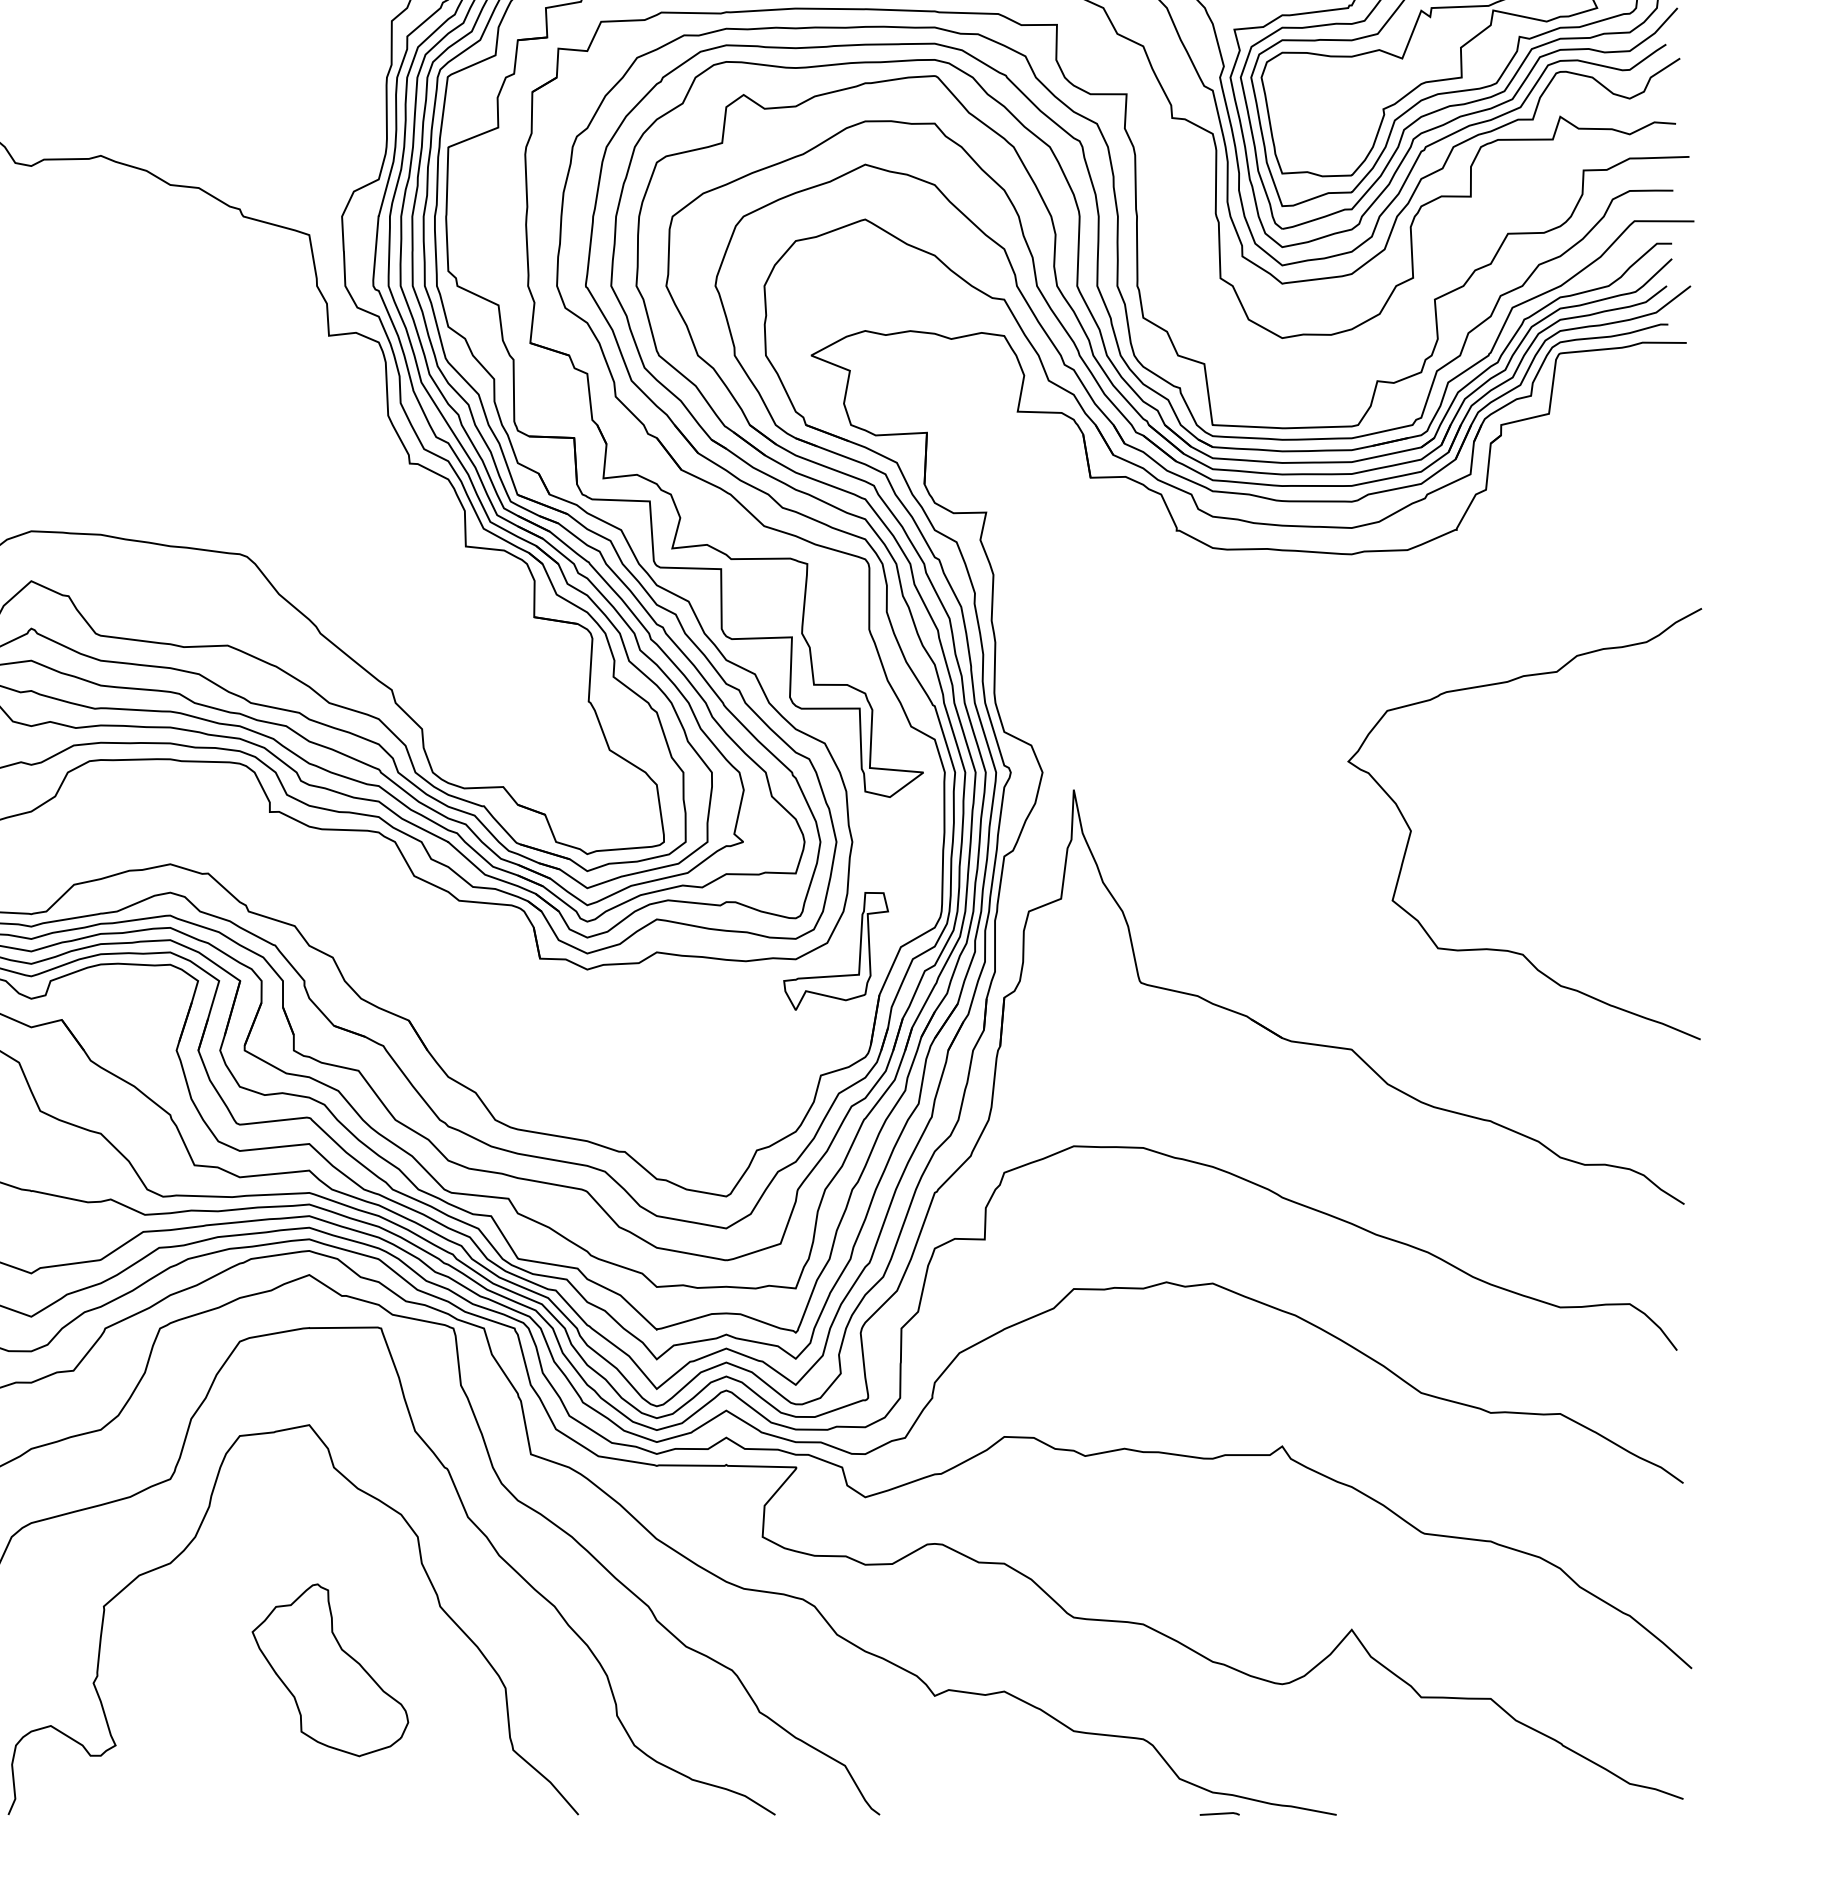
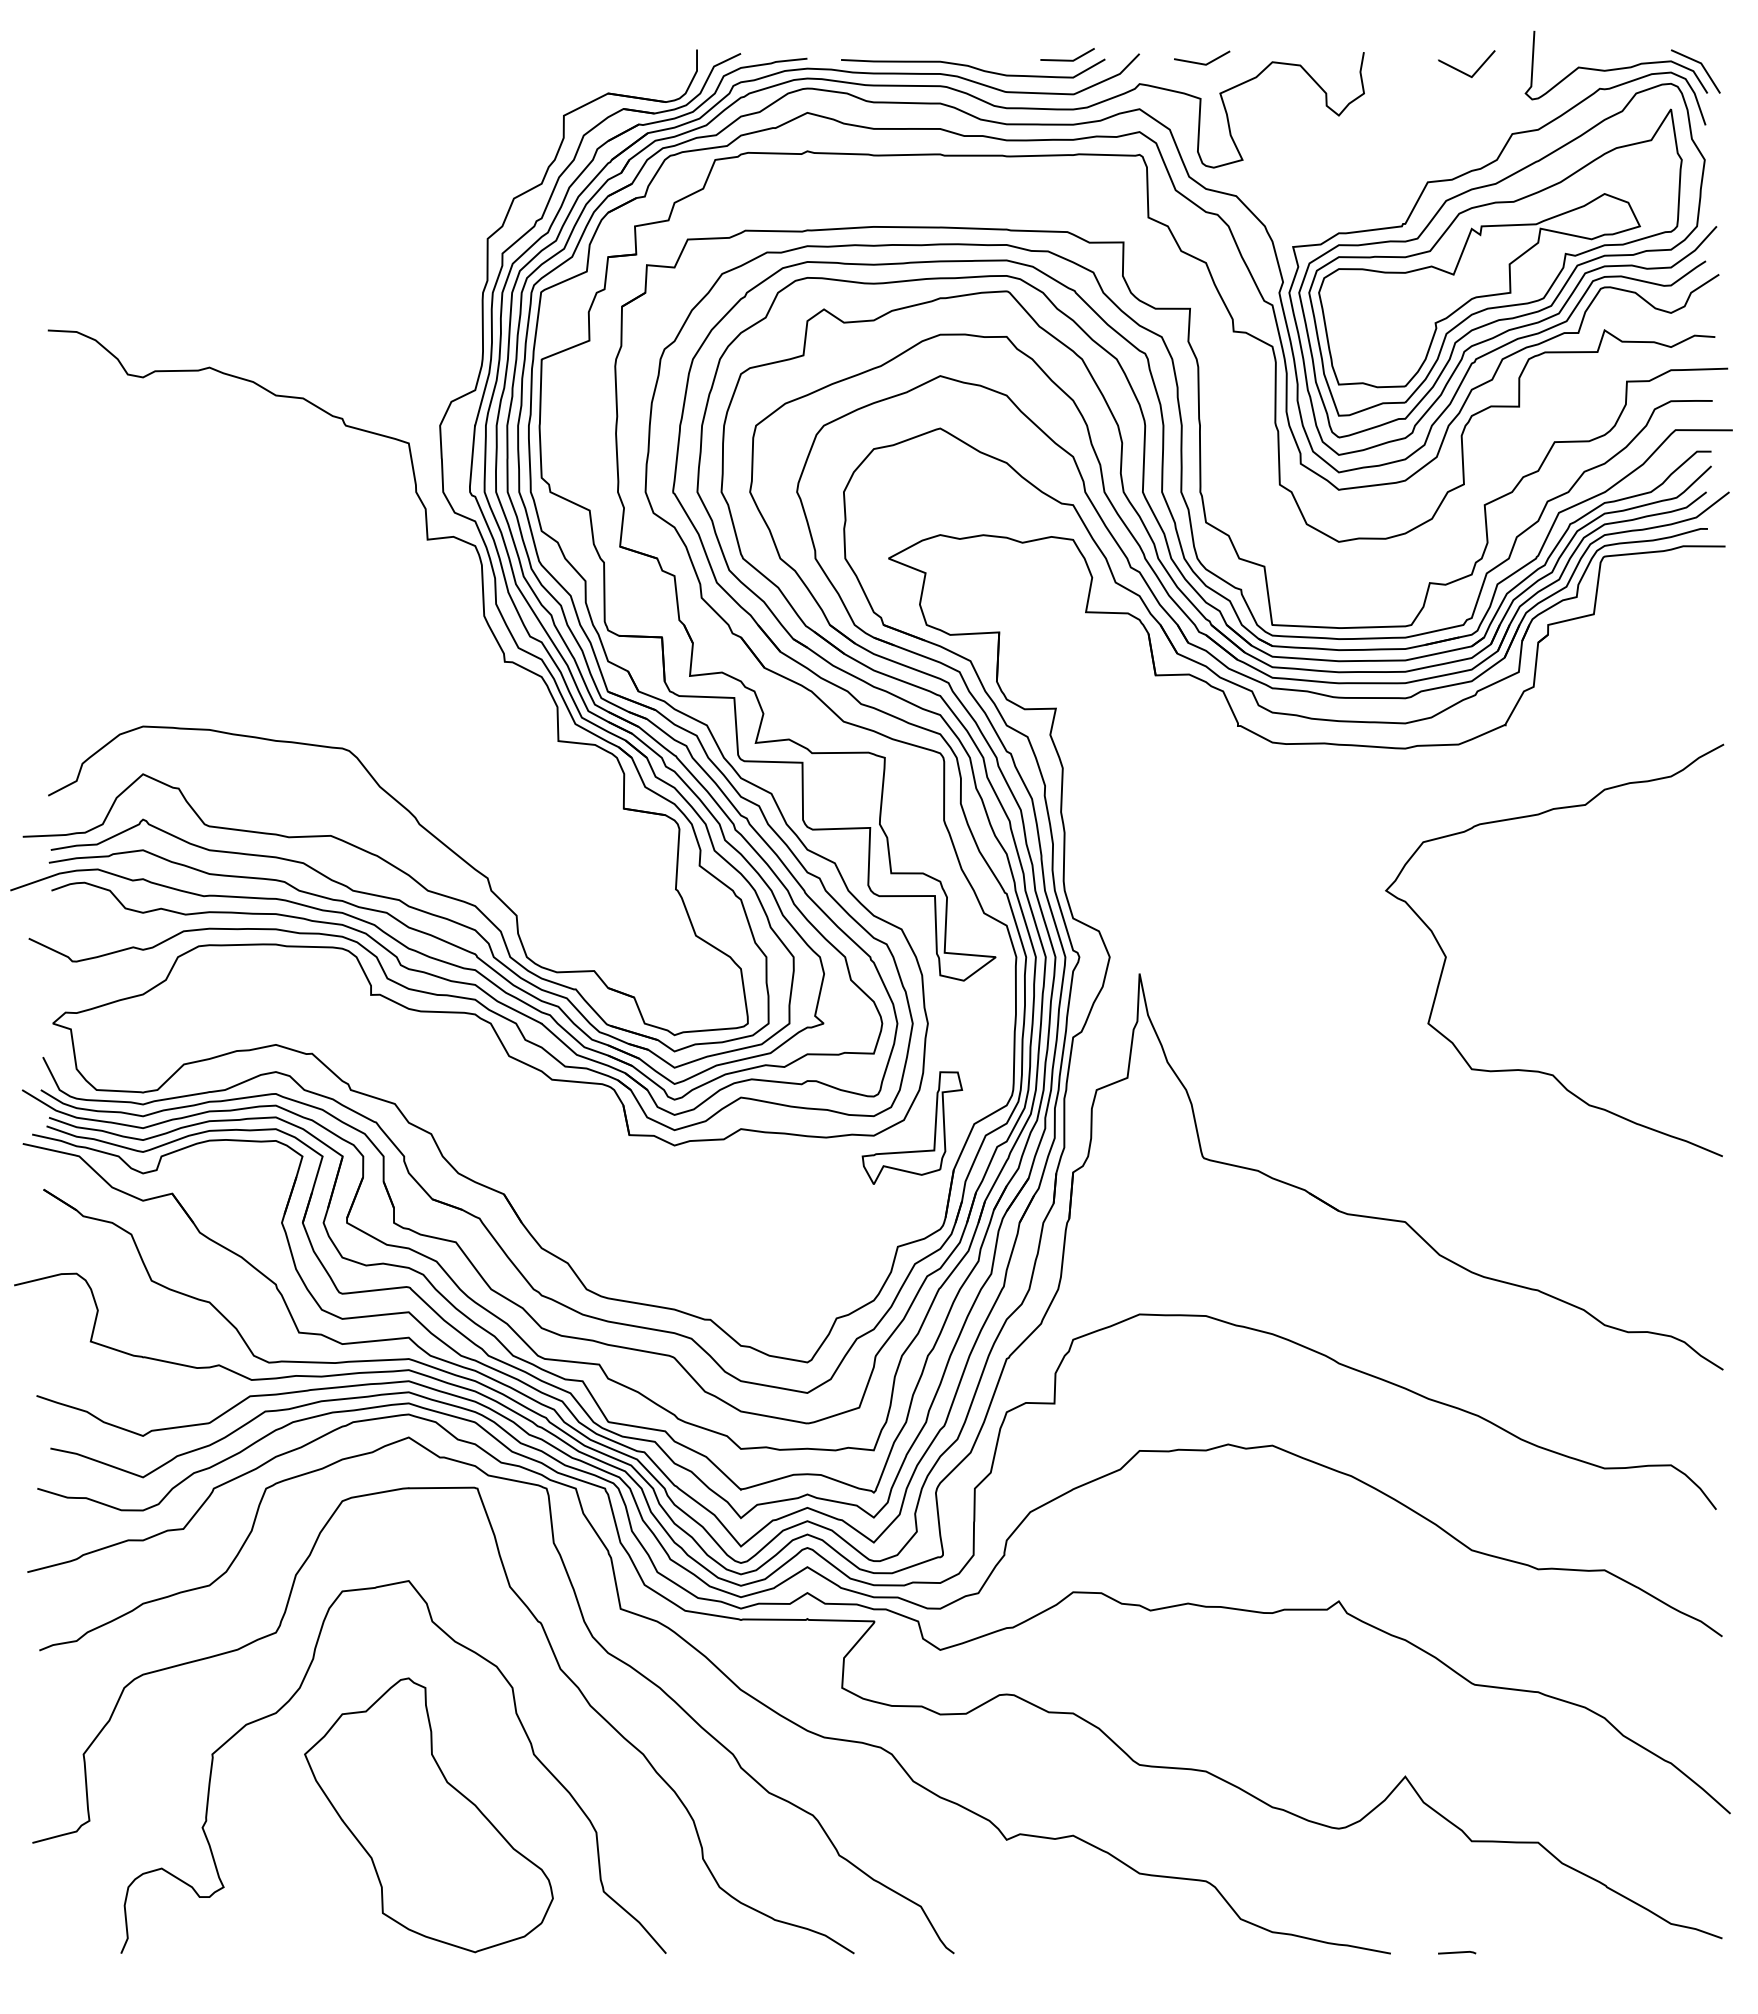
curve: (1411, 829) -> (1446, 955), moved
part: (329, 1670) -> (428, 1815), size x1.67
line: (1220, 1813) -> (1457, 1952), moved

